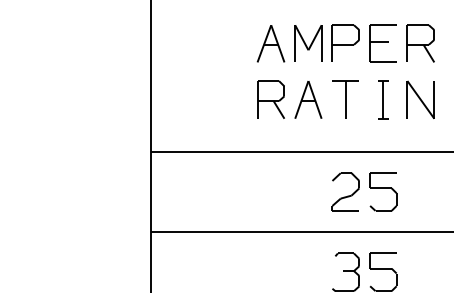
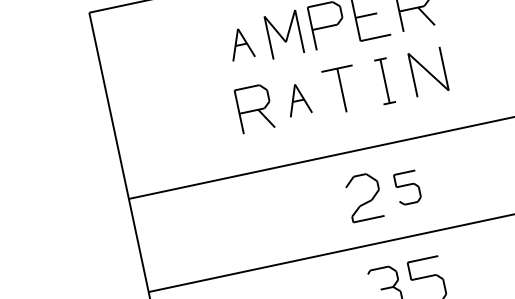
part: (270, 43) -> (240, 43), size x0.7
part: (308, 99) -> (298, 99), size x0.7
part: (383, 191) -> (407, 187), size x0.7

